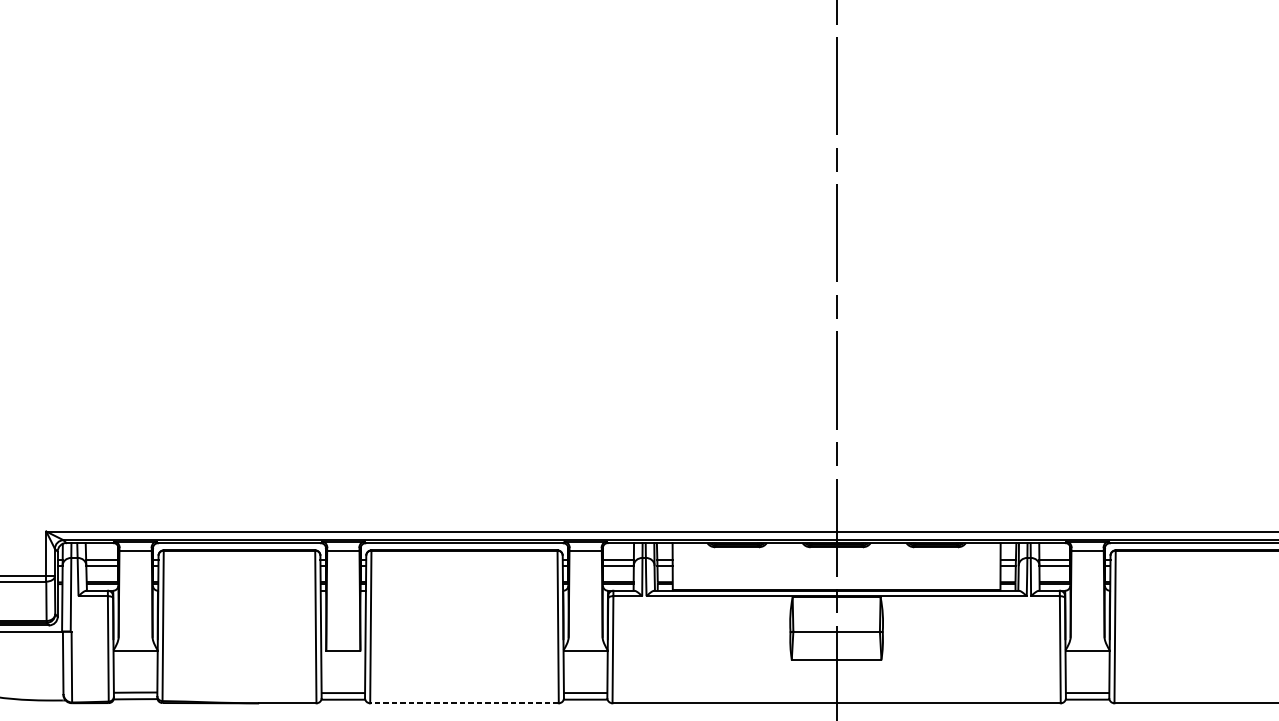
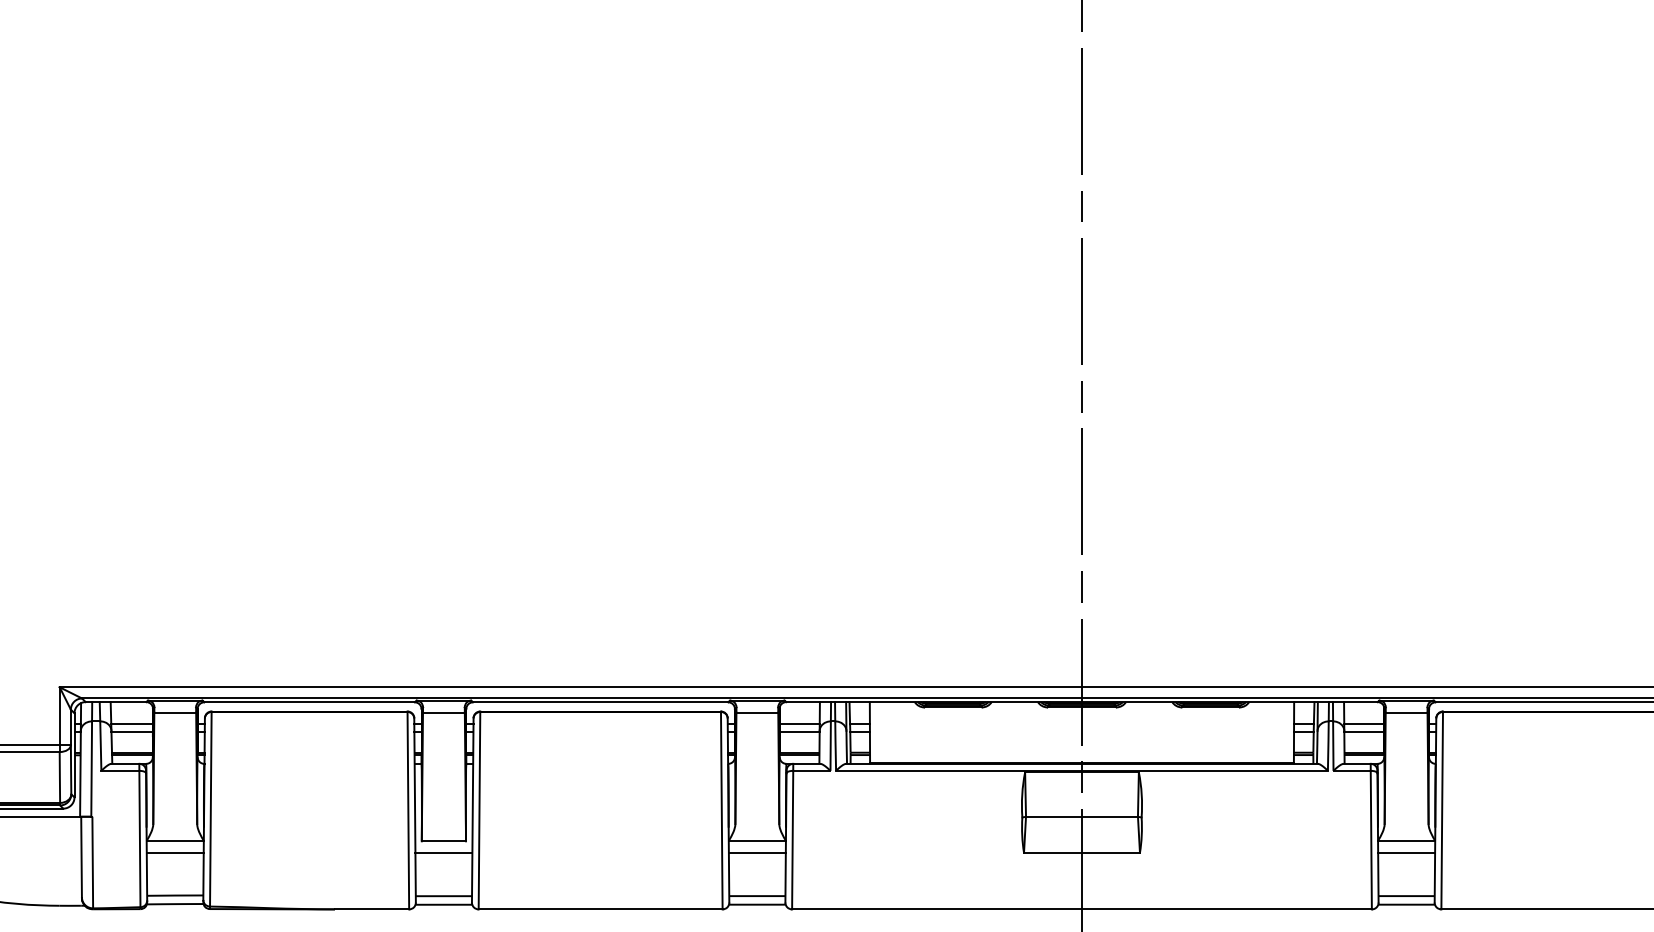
line: (135, 660) -> (174, 853), added
line: (343, 660) -> (443, 853), added
line: (584, 660) -> (756, 853), added
line: (1087, 660) -> (1406, 853), added
line: (464, 703) -> (600, 909), dashed -> solid

